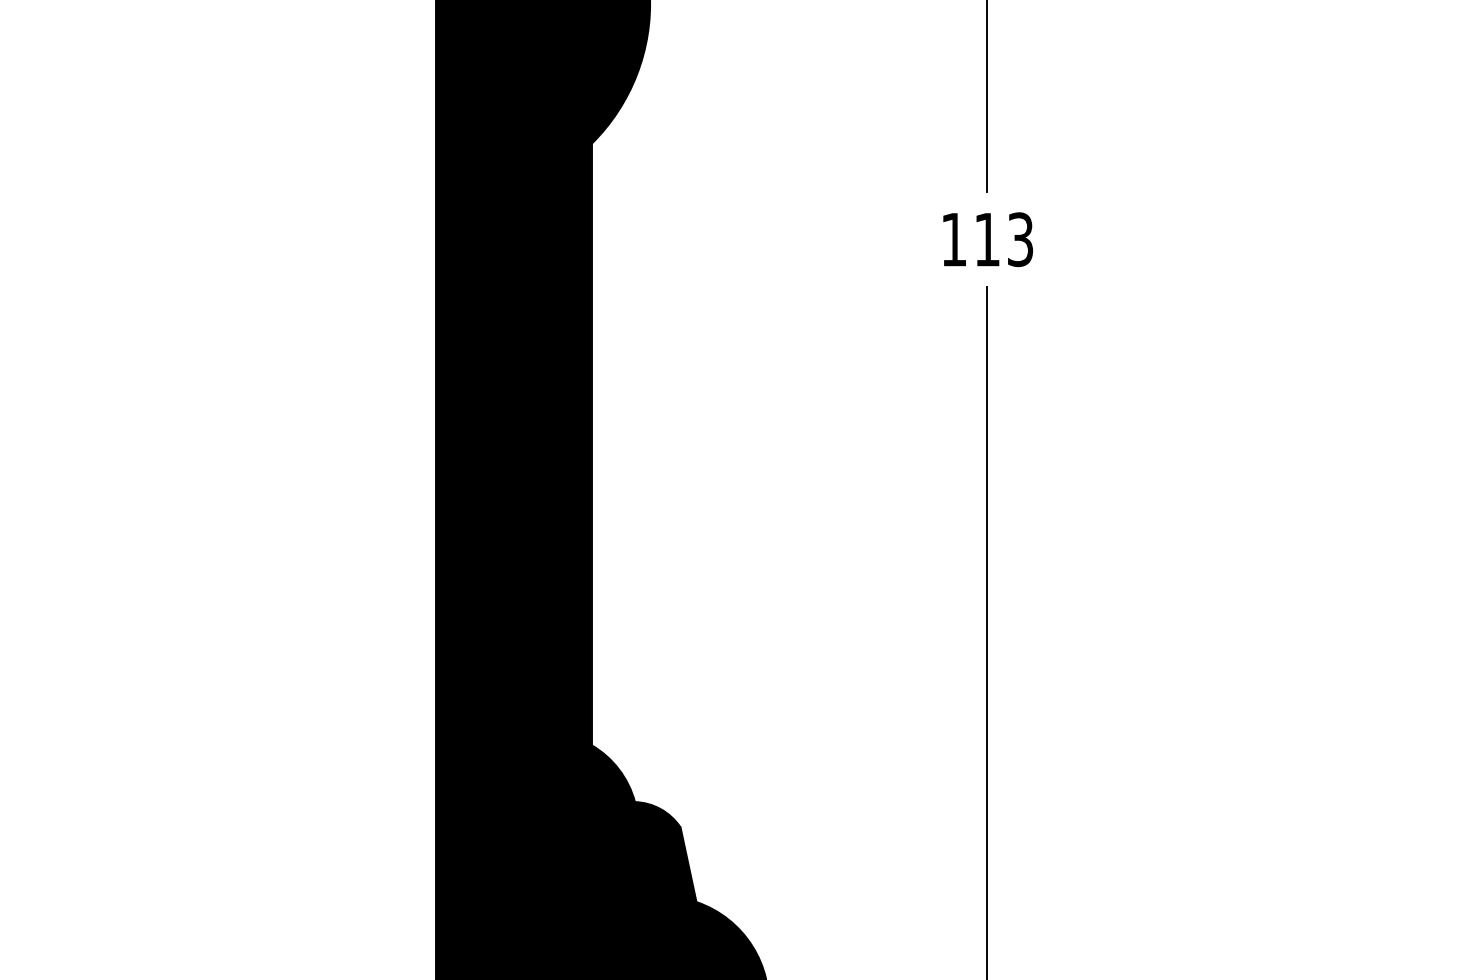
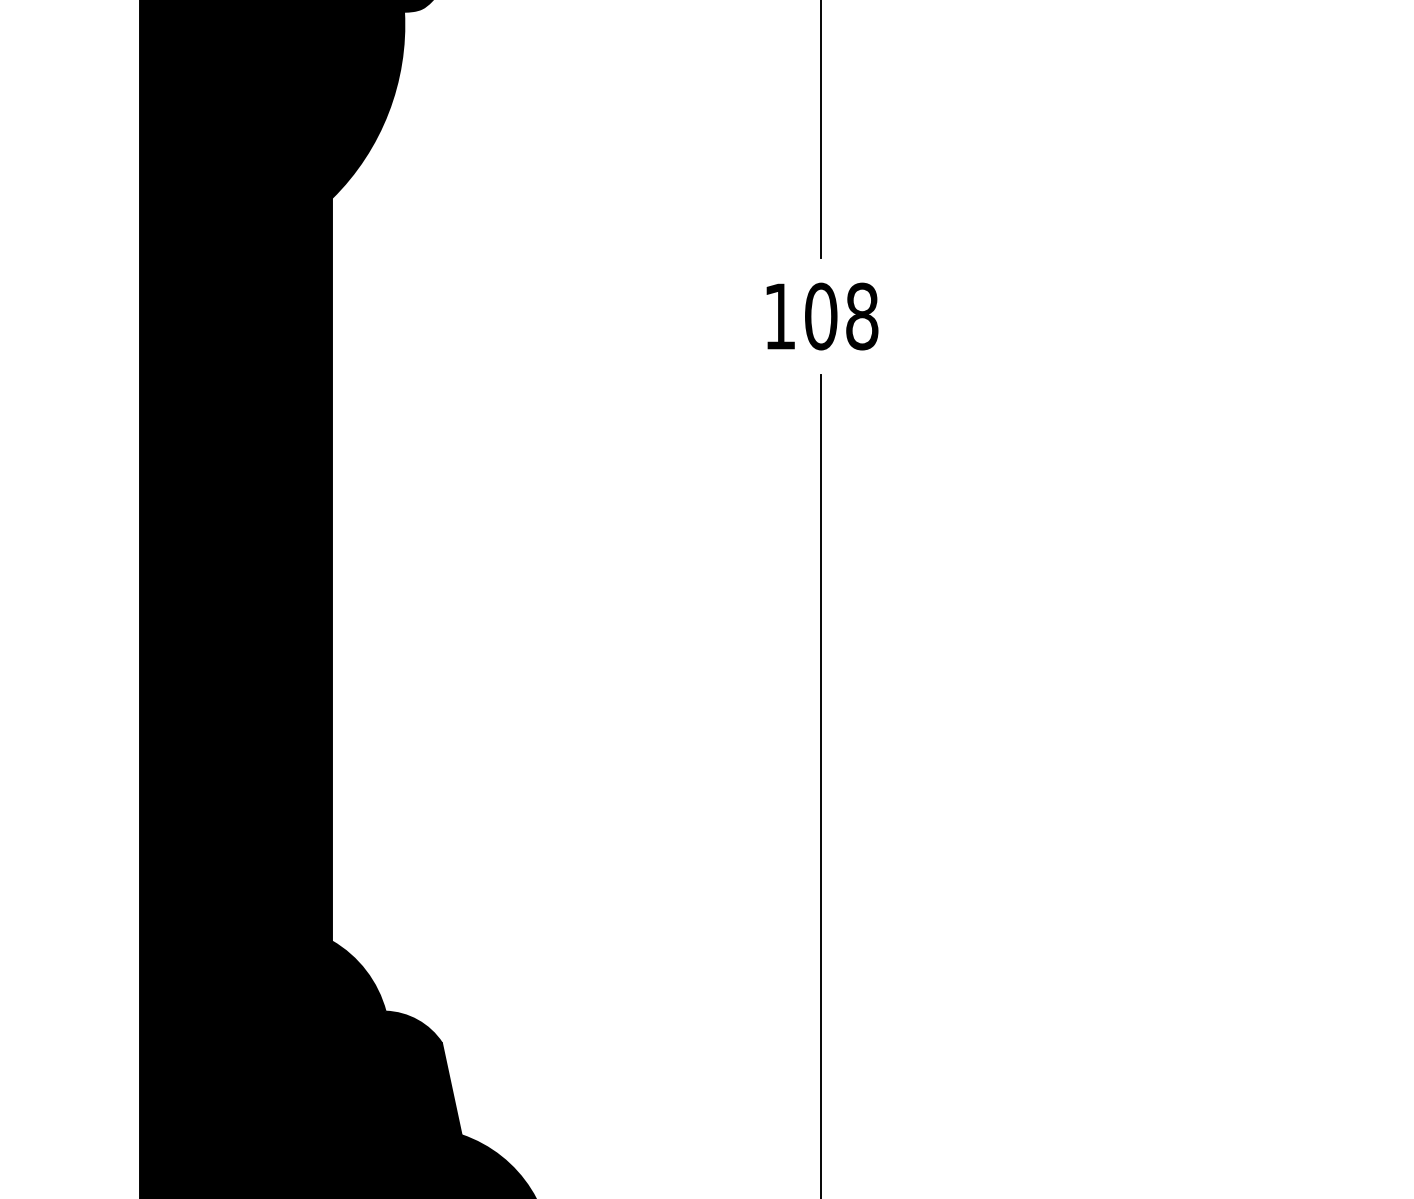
text: (1003, 239) -> (841, 316), 113 -> 108

